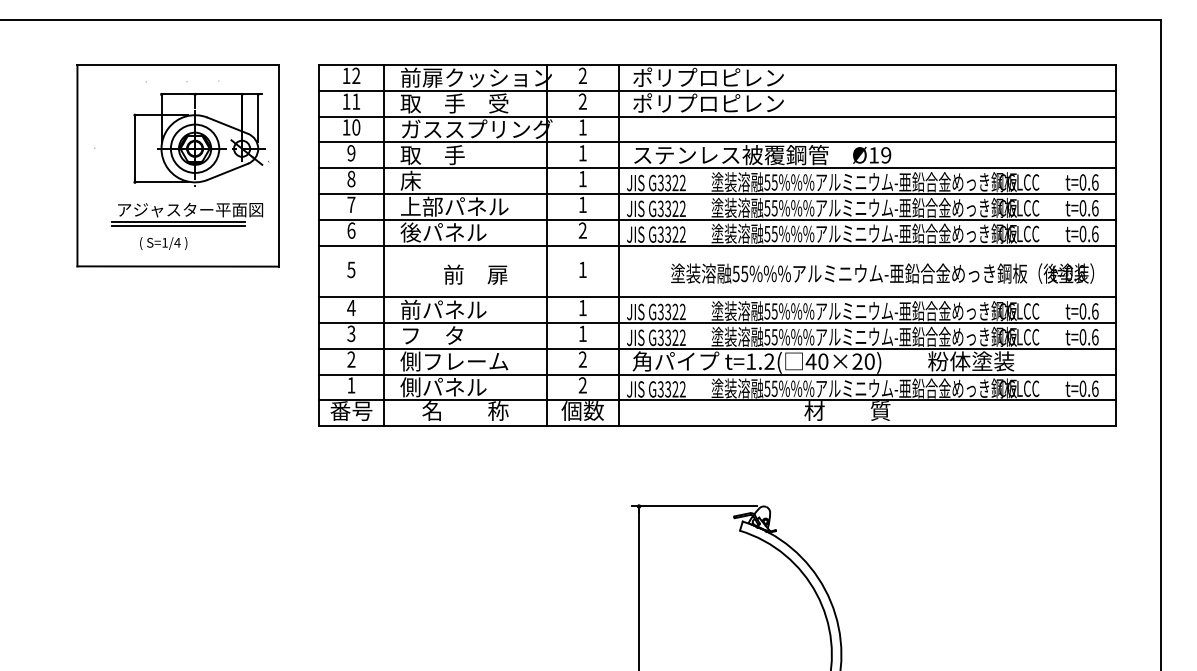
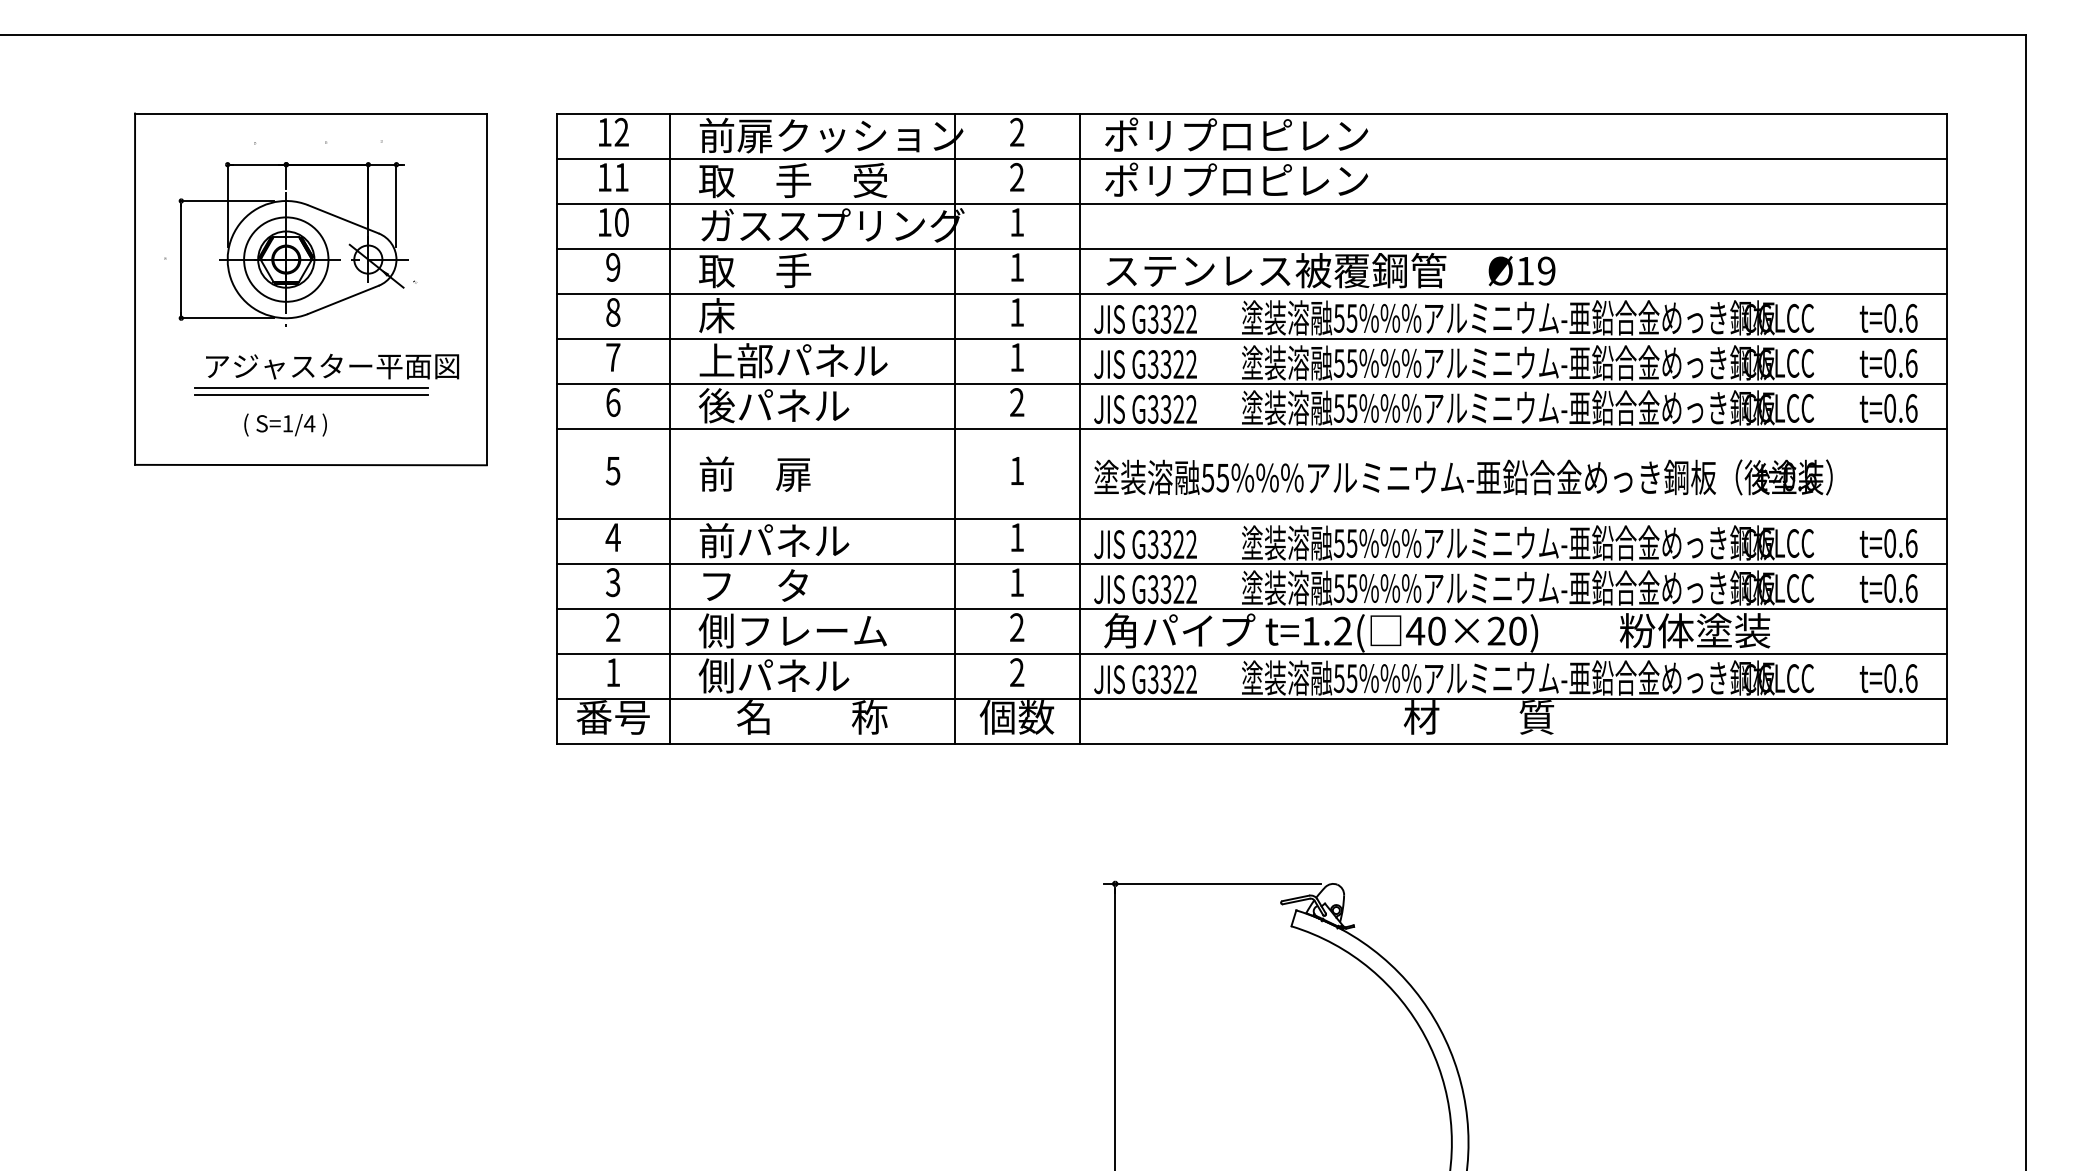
part: (201, 139) -> (297, 243), moved
text: (882, 273) -> (1463, 477), moved
text: (475, 274) -> (754, 473), moved

